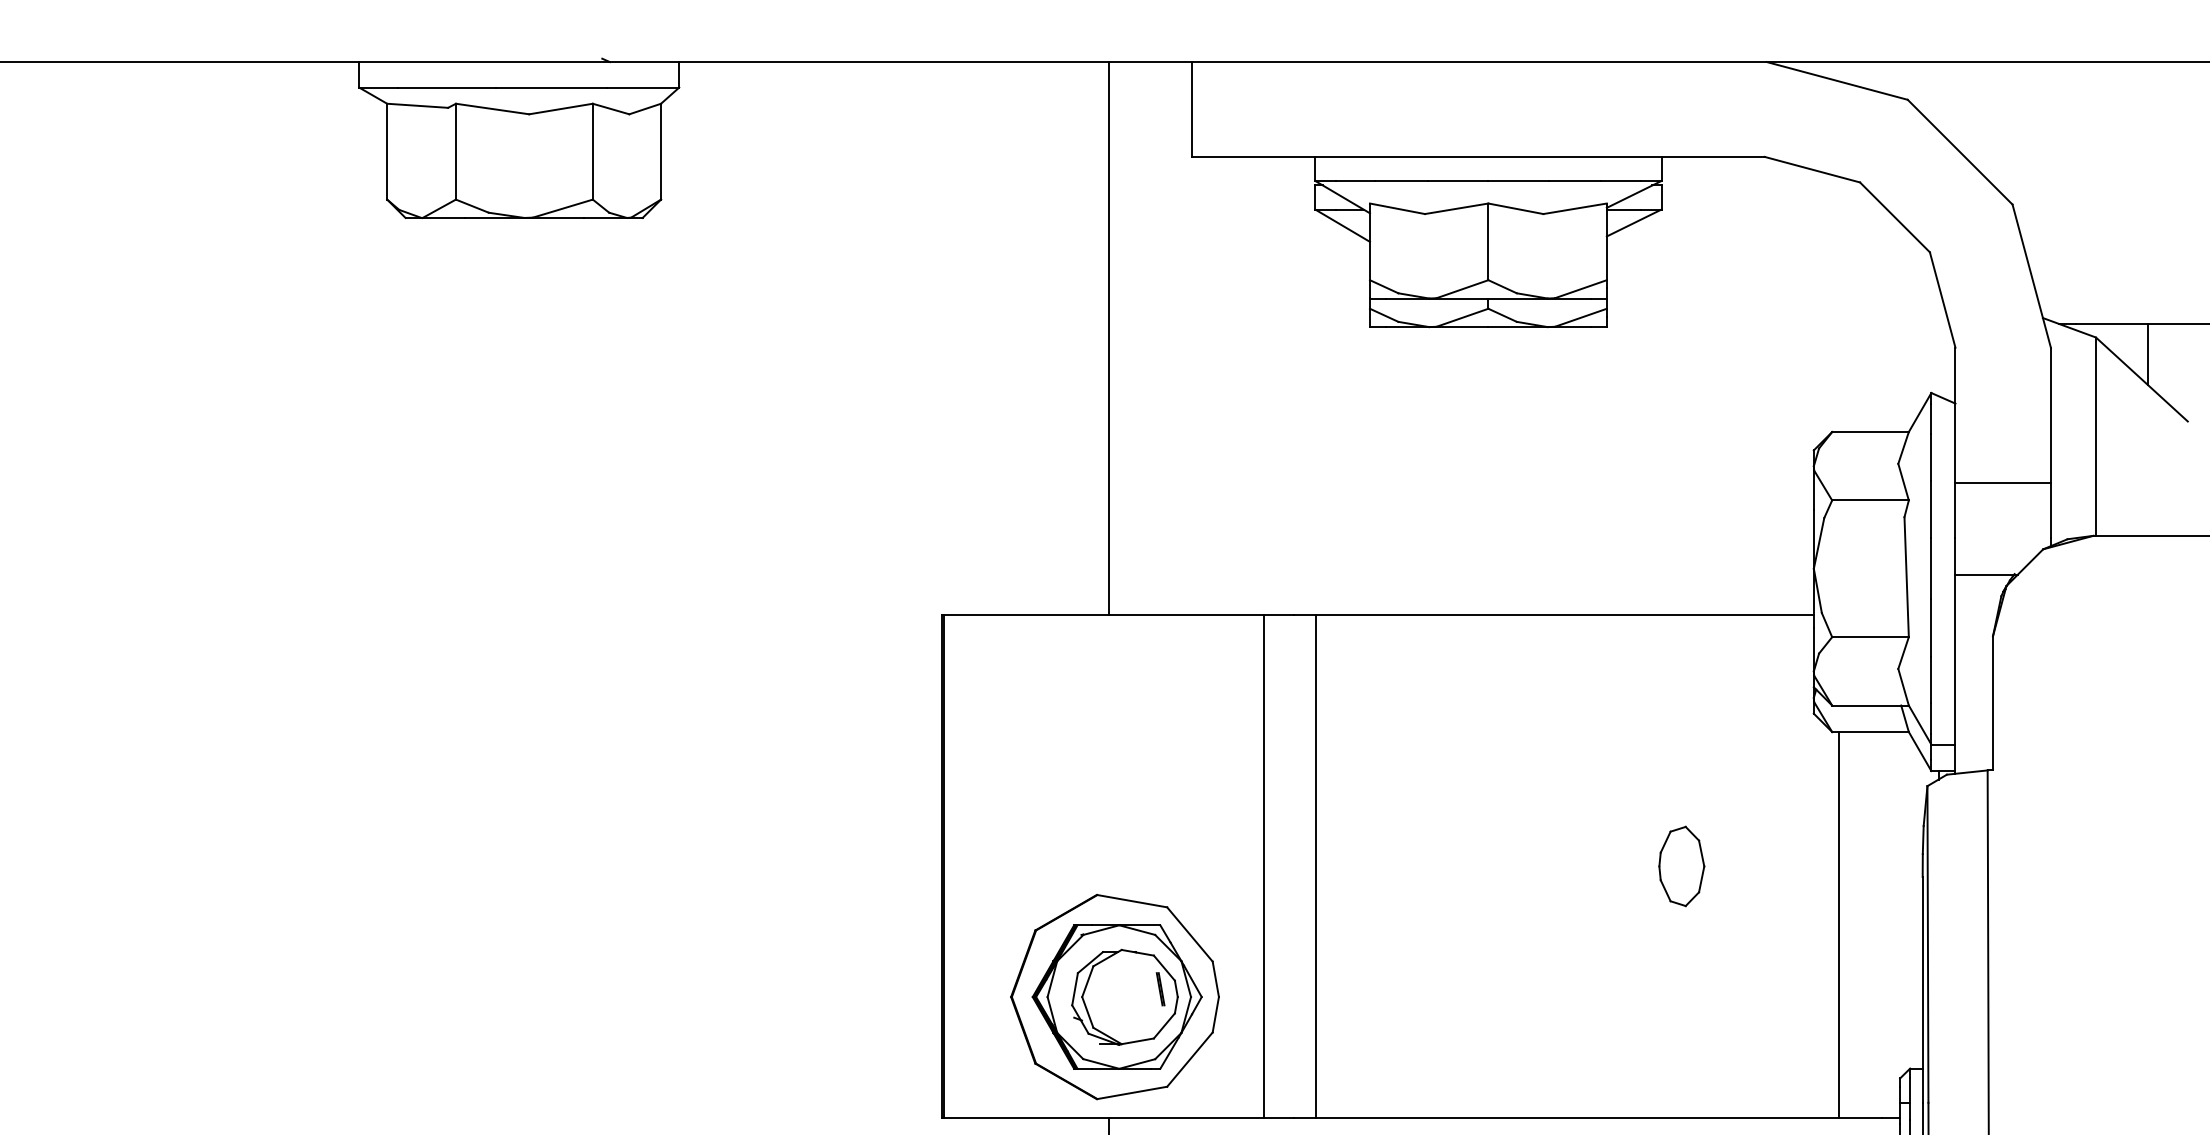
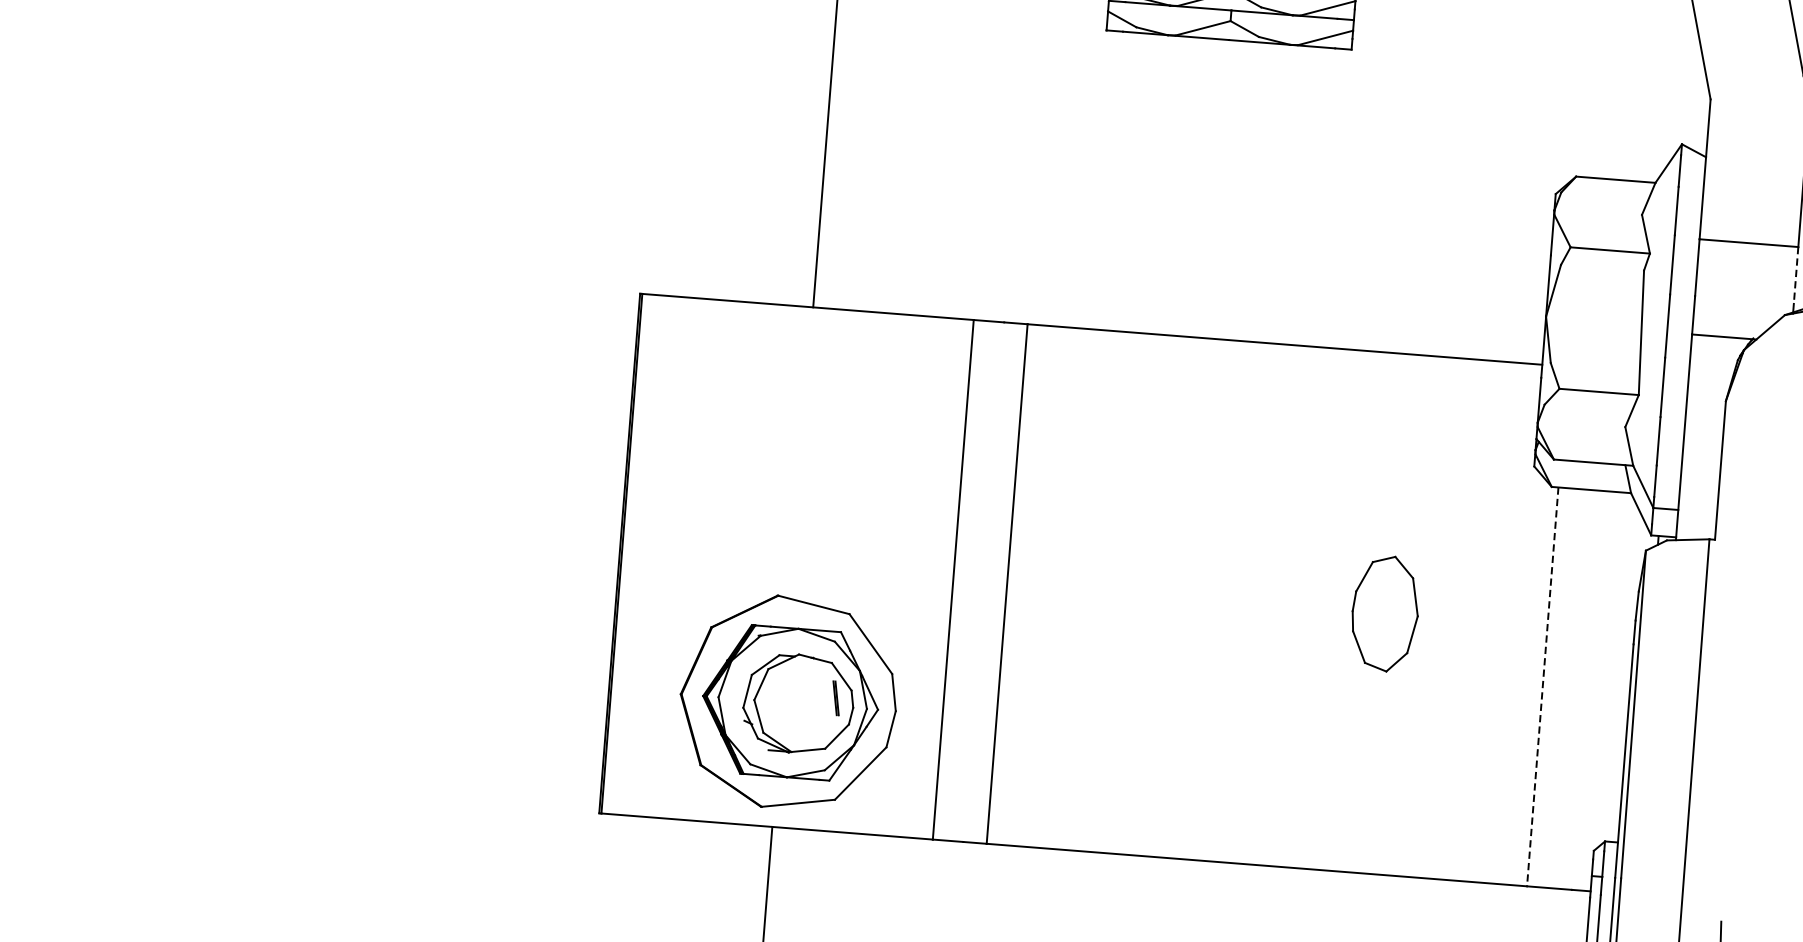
line: (2050, 510) -> (1795, 275), solid -> dashed
part: (1681, 866) -> (1384, 613), size x1.4
line: (1838, 924) -> (1542, 686), solid -> dashed

